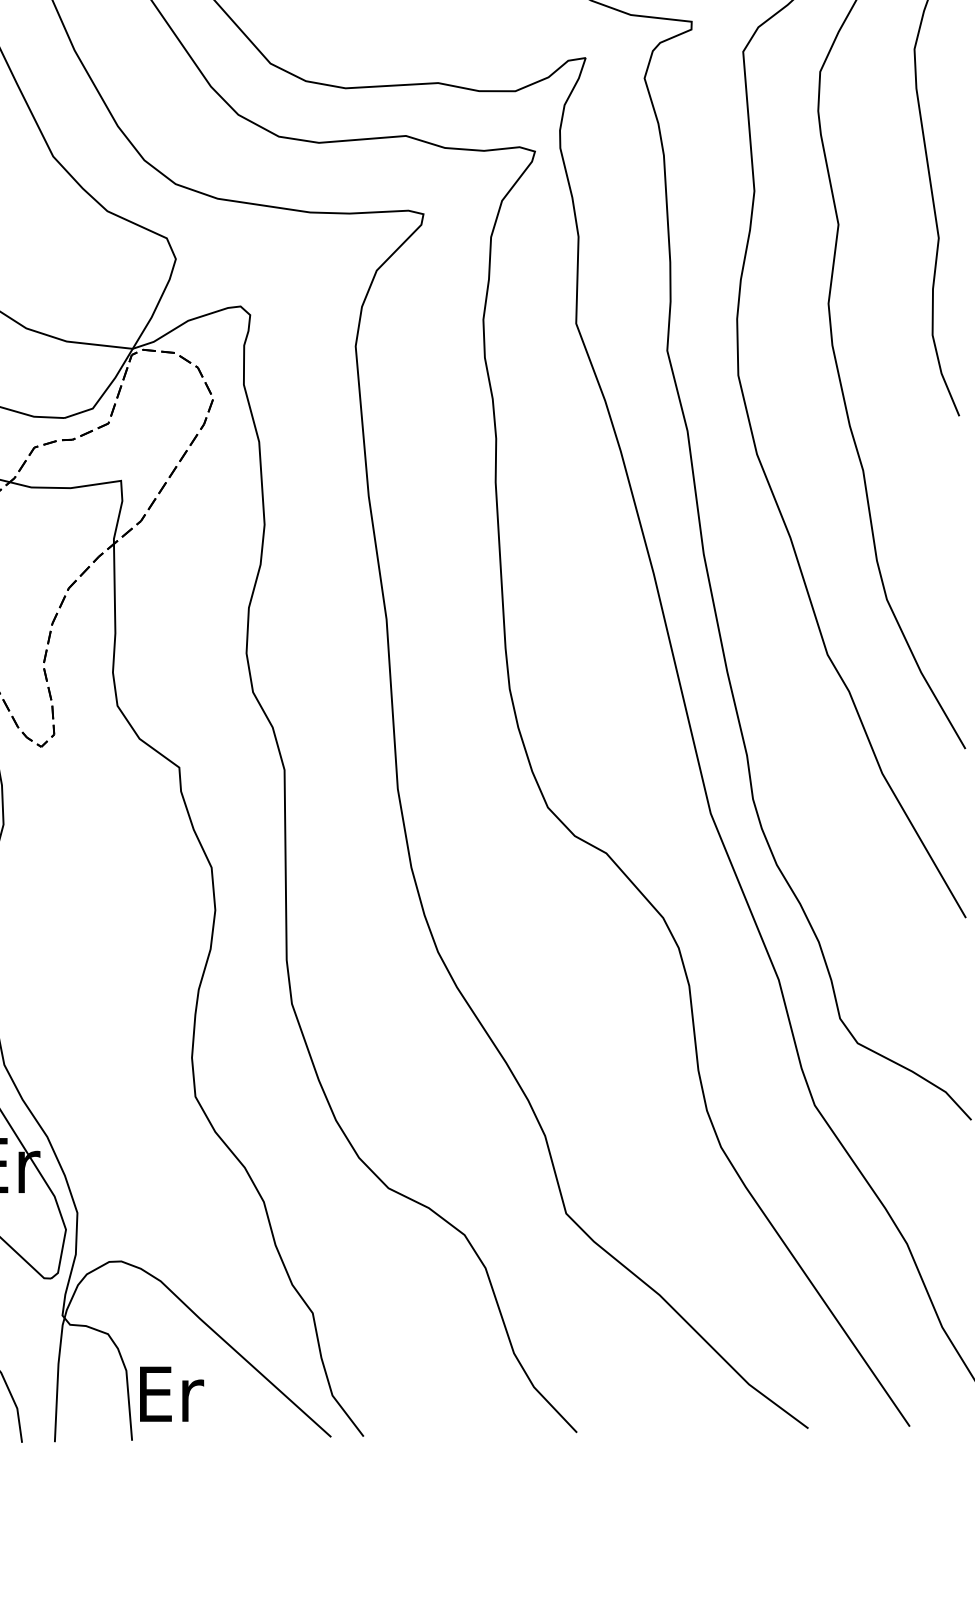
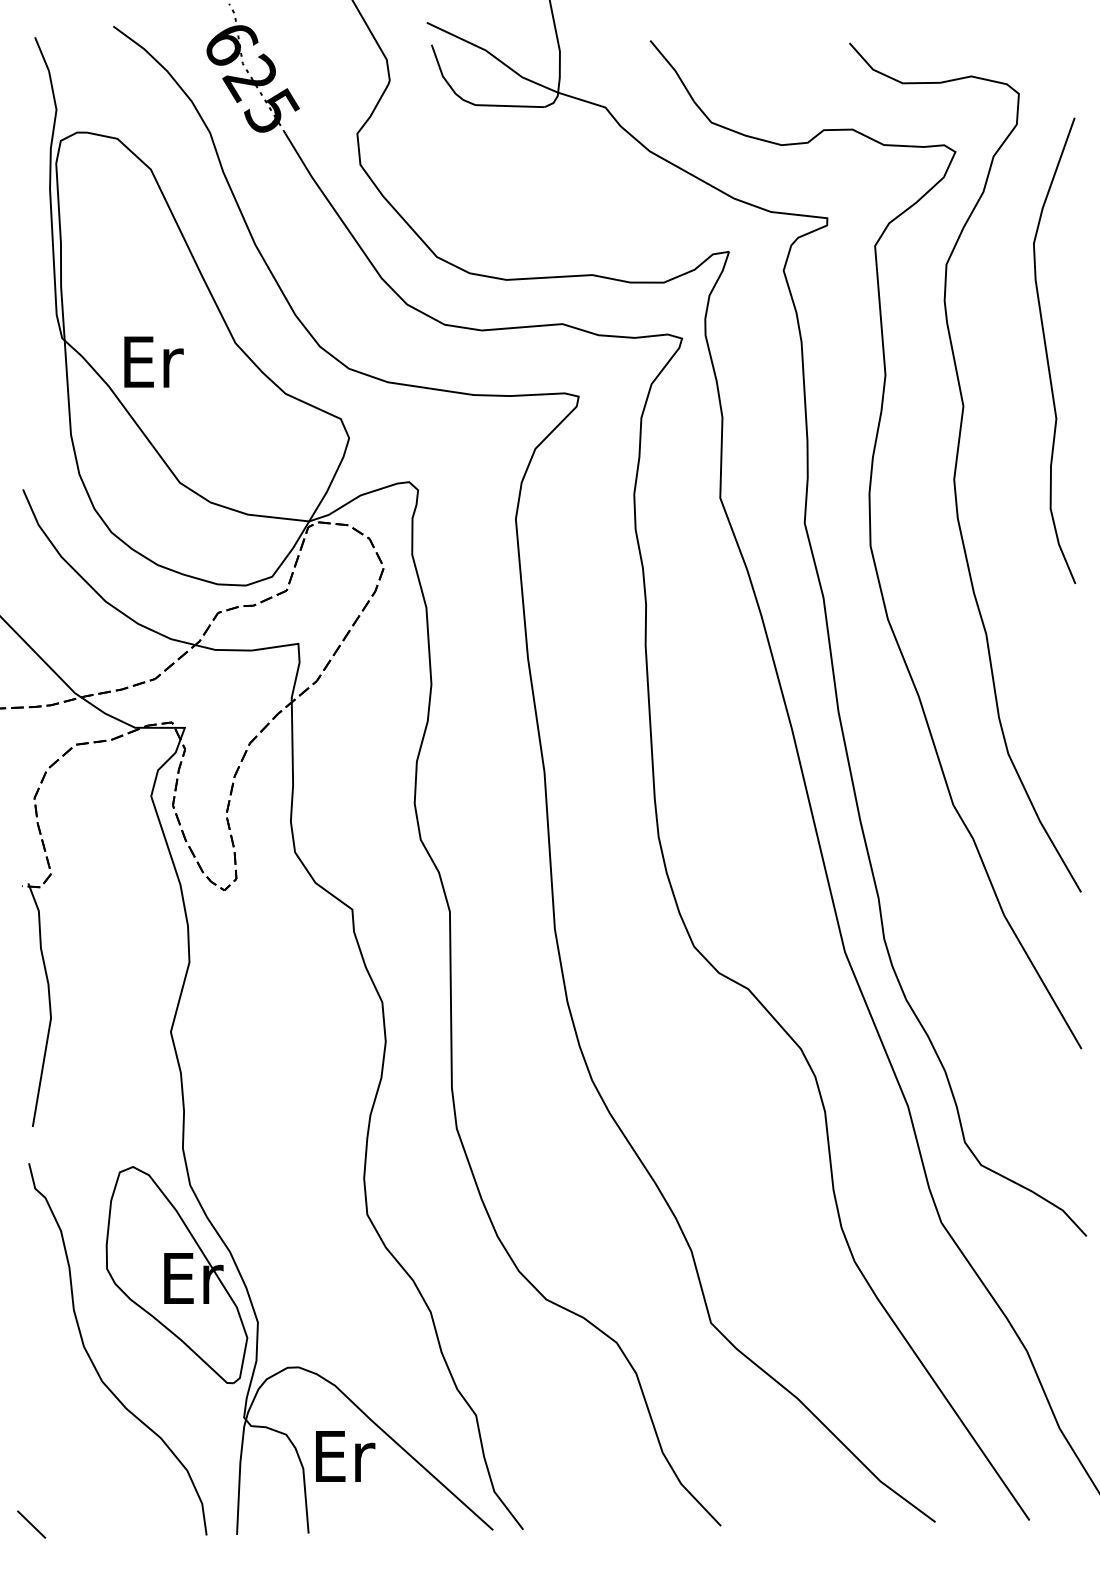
text: (171, 1394) -> (345, 1456), moved

